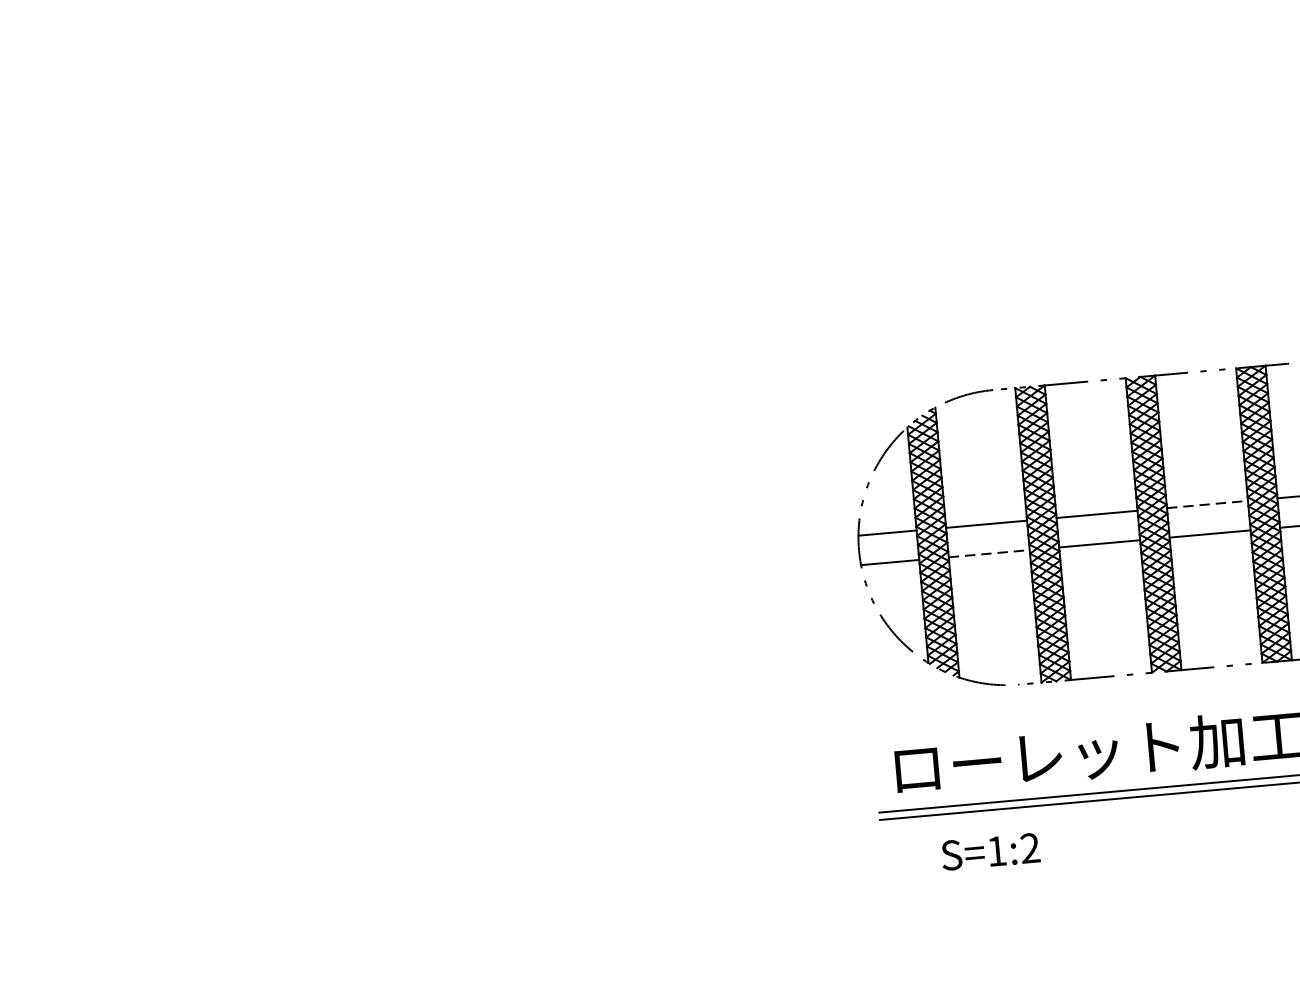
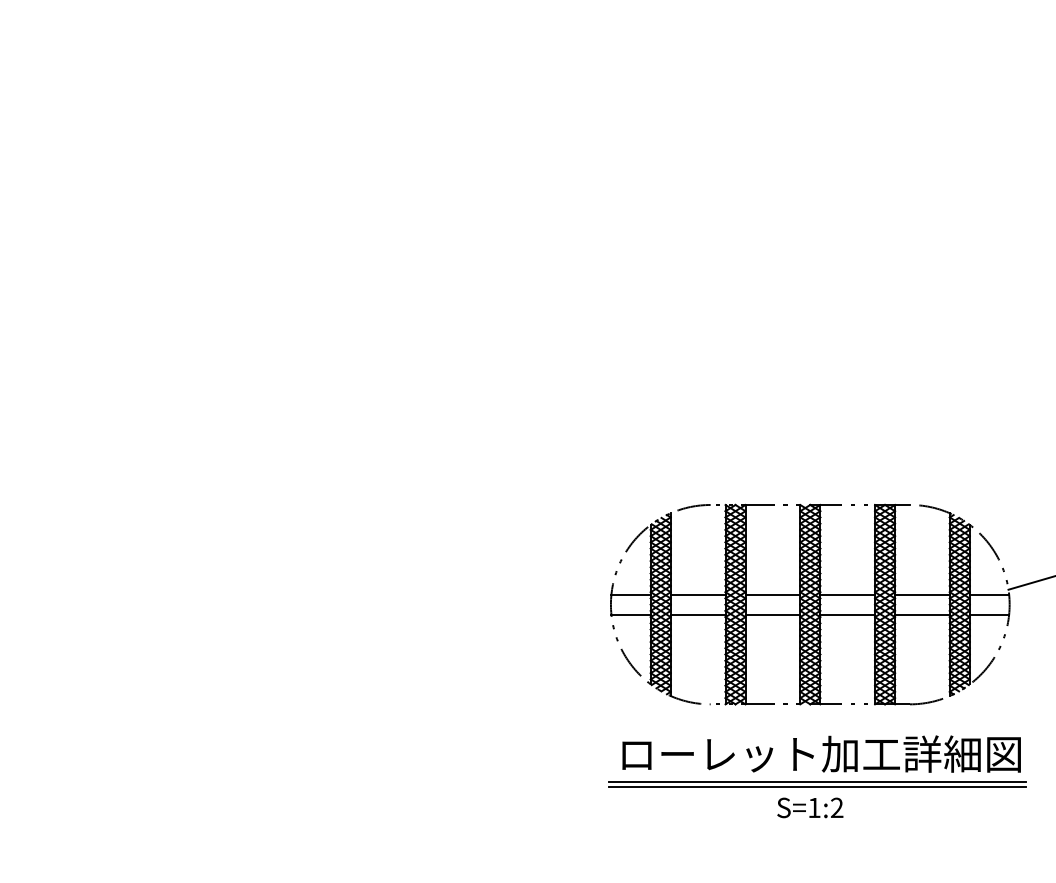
line: (1208, 504) -> (848, 594), dashed -> solid
line: (989, 553) -> (698, 614), dashed -> solid
text: (990, 851) -> (810, 807), moved

